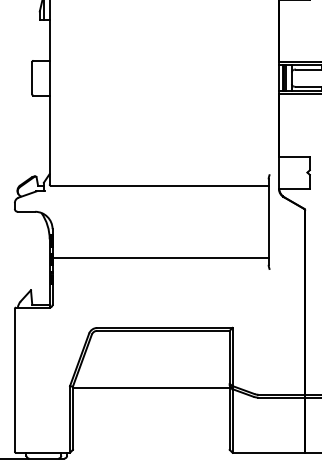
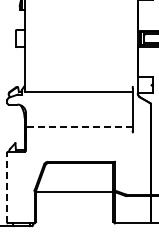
line: (161, 258) -> (79, 127), solid -> dashed
line: (15, 379) -> (7, 187), solid -> dashed

